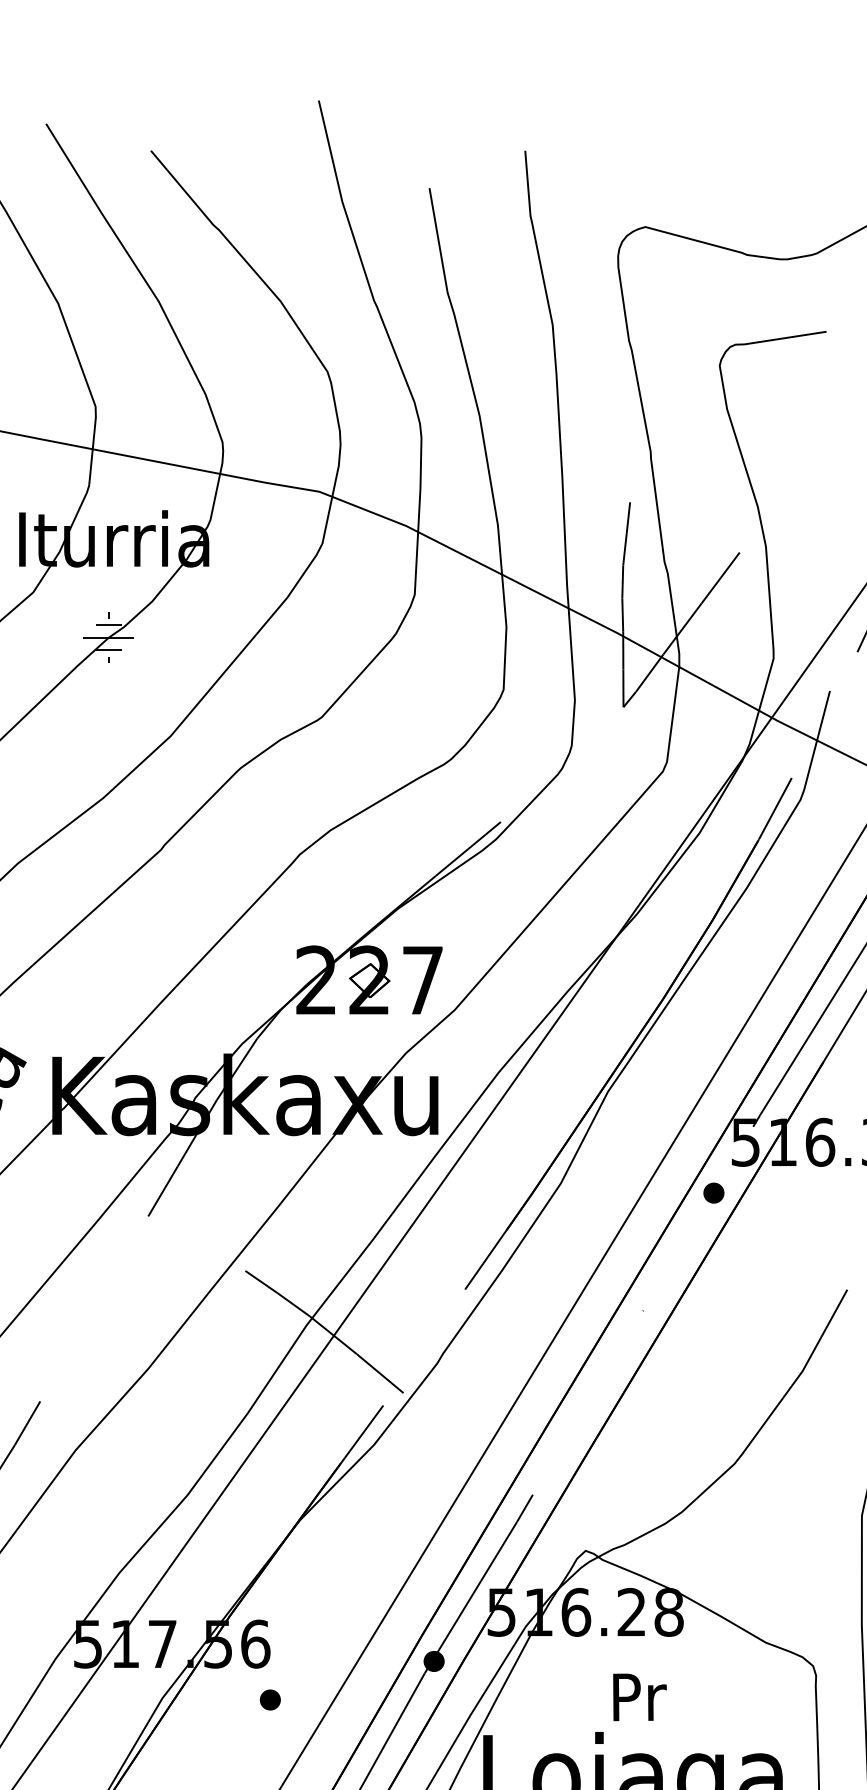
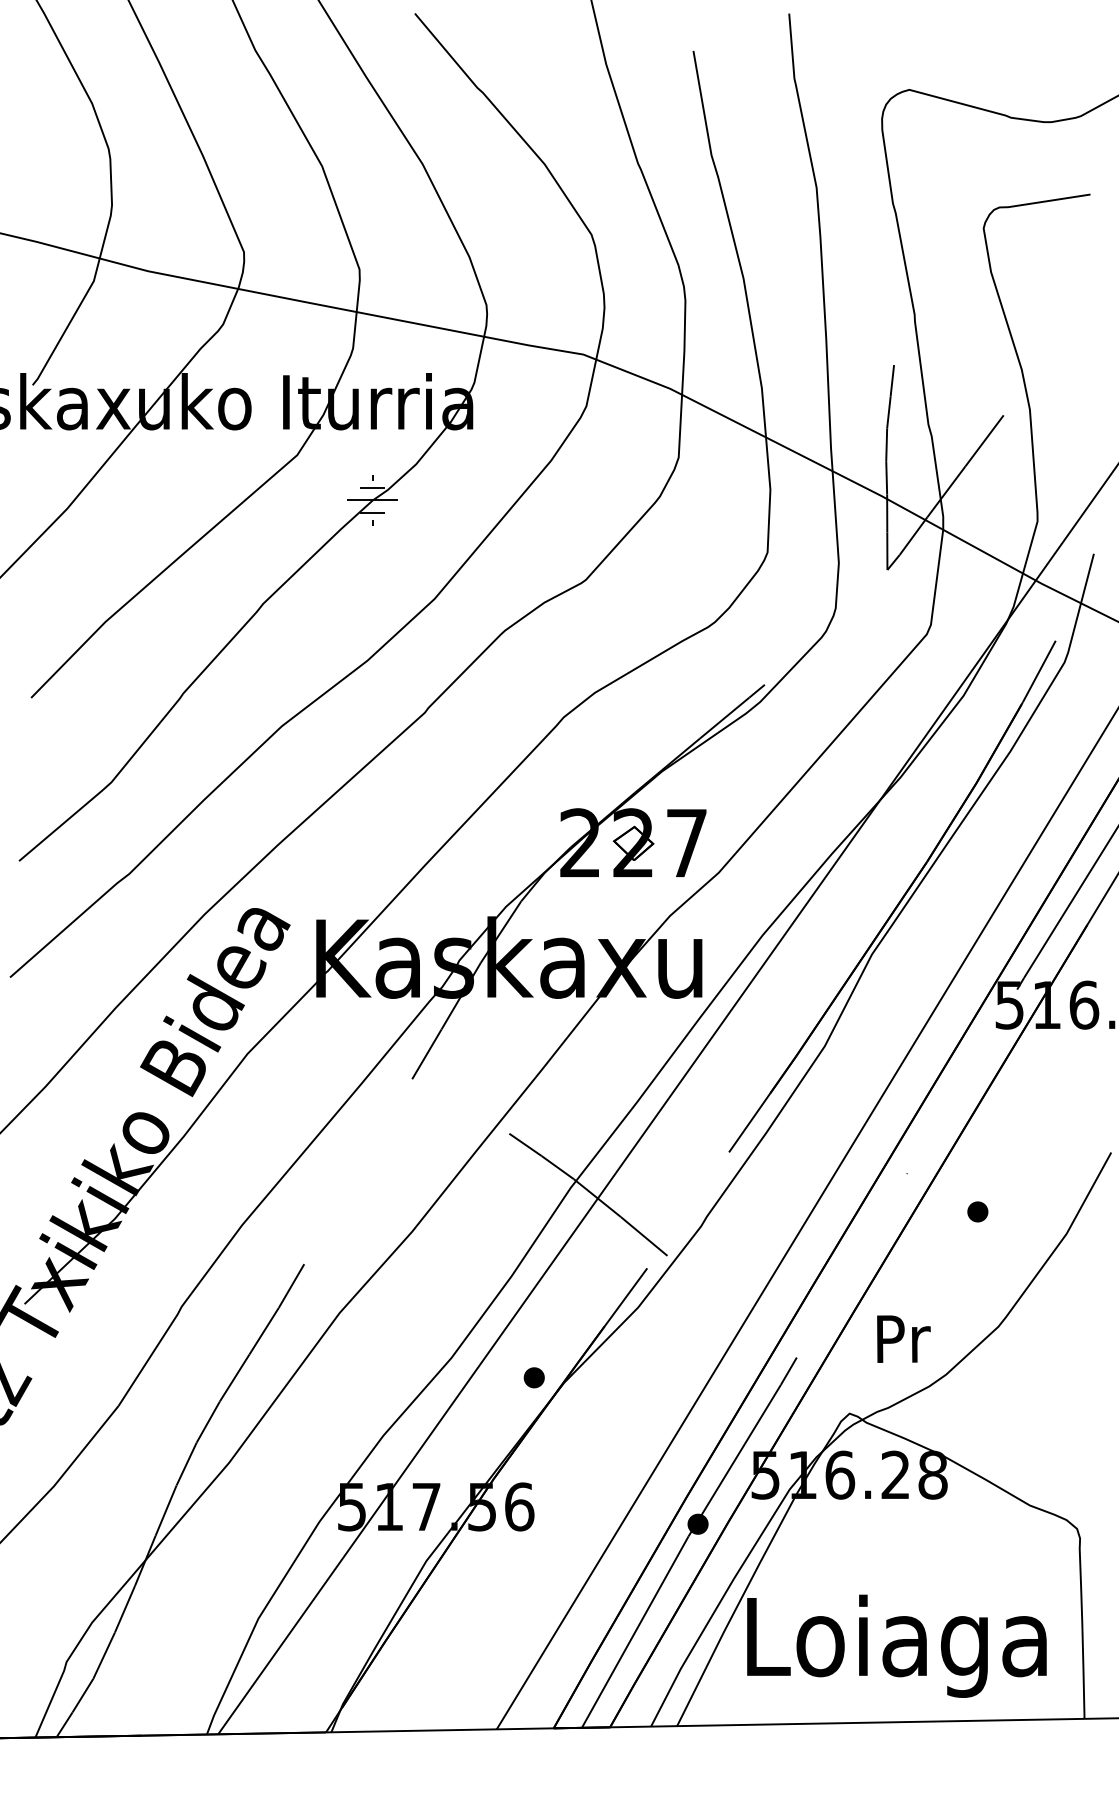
part: (713, 1192) -> (977, 1211), moved
text: (639, 1696) -> (903, 1338), moved
part: (269, 1699) -> (533, 1377), moved

